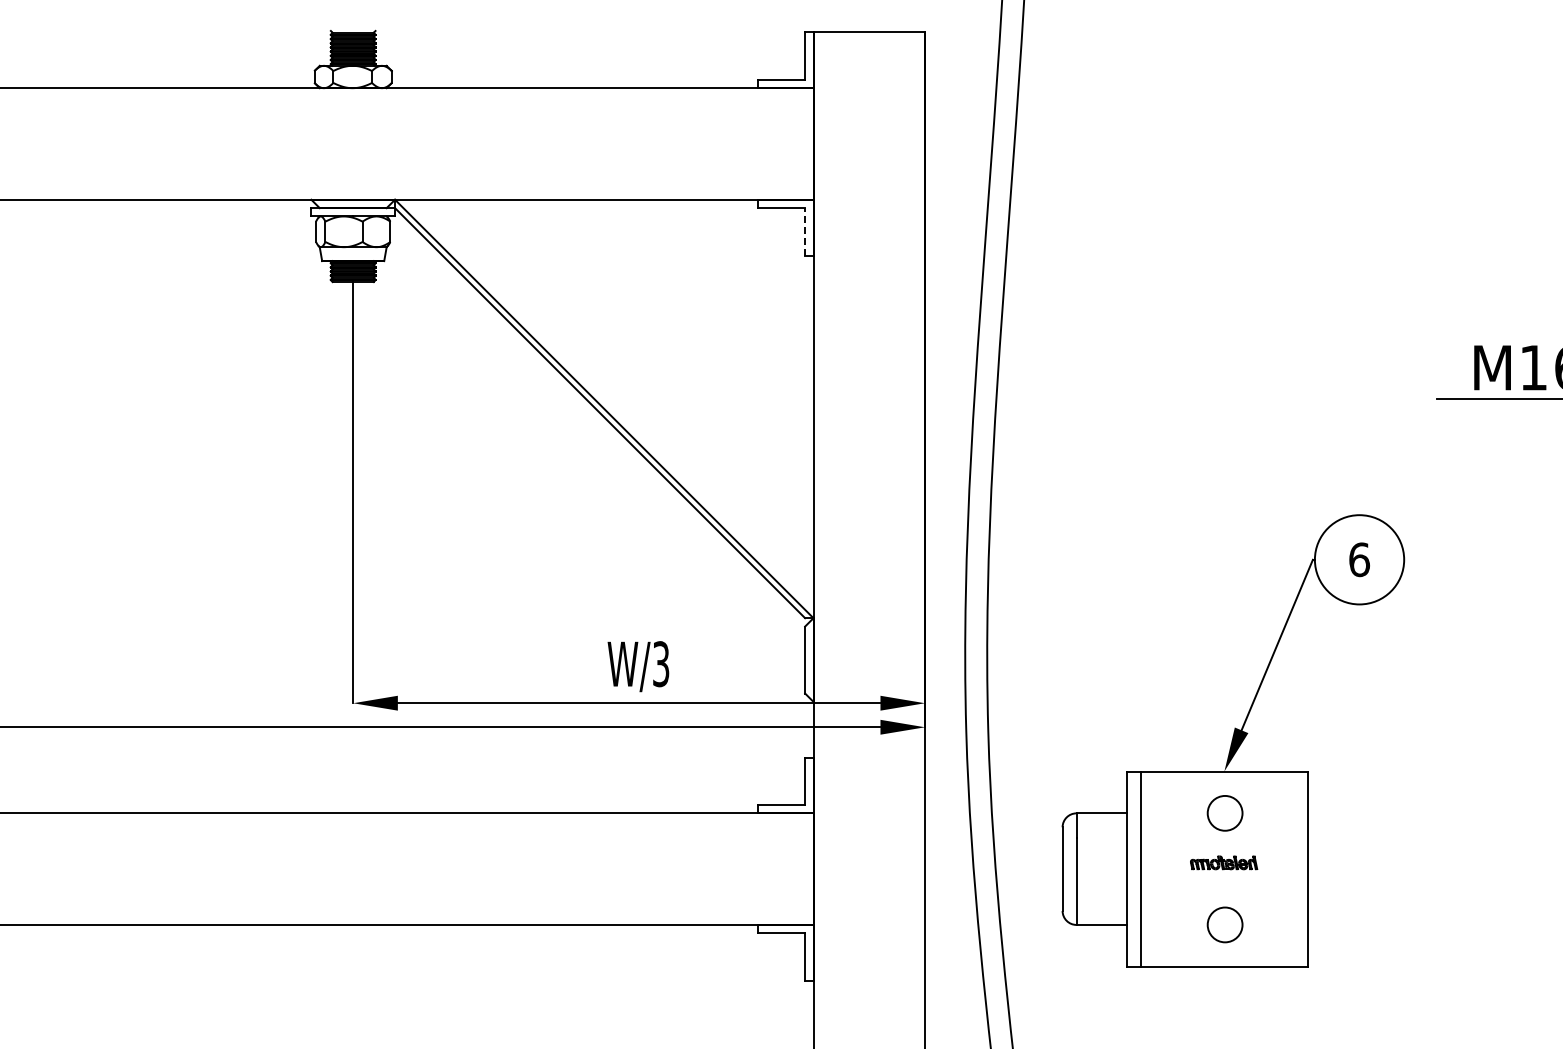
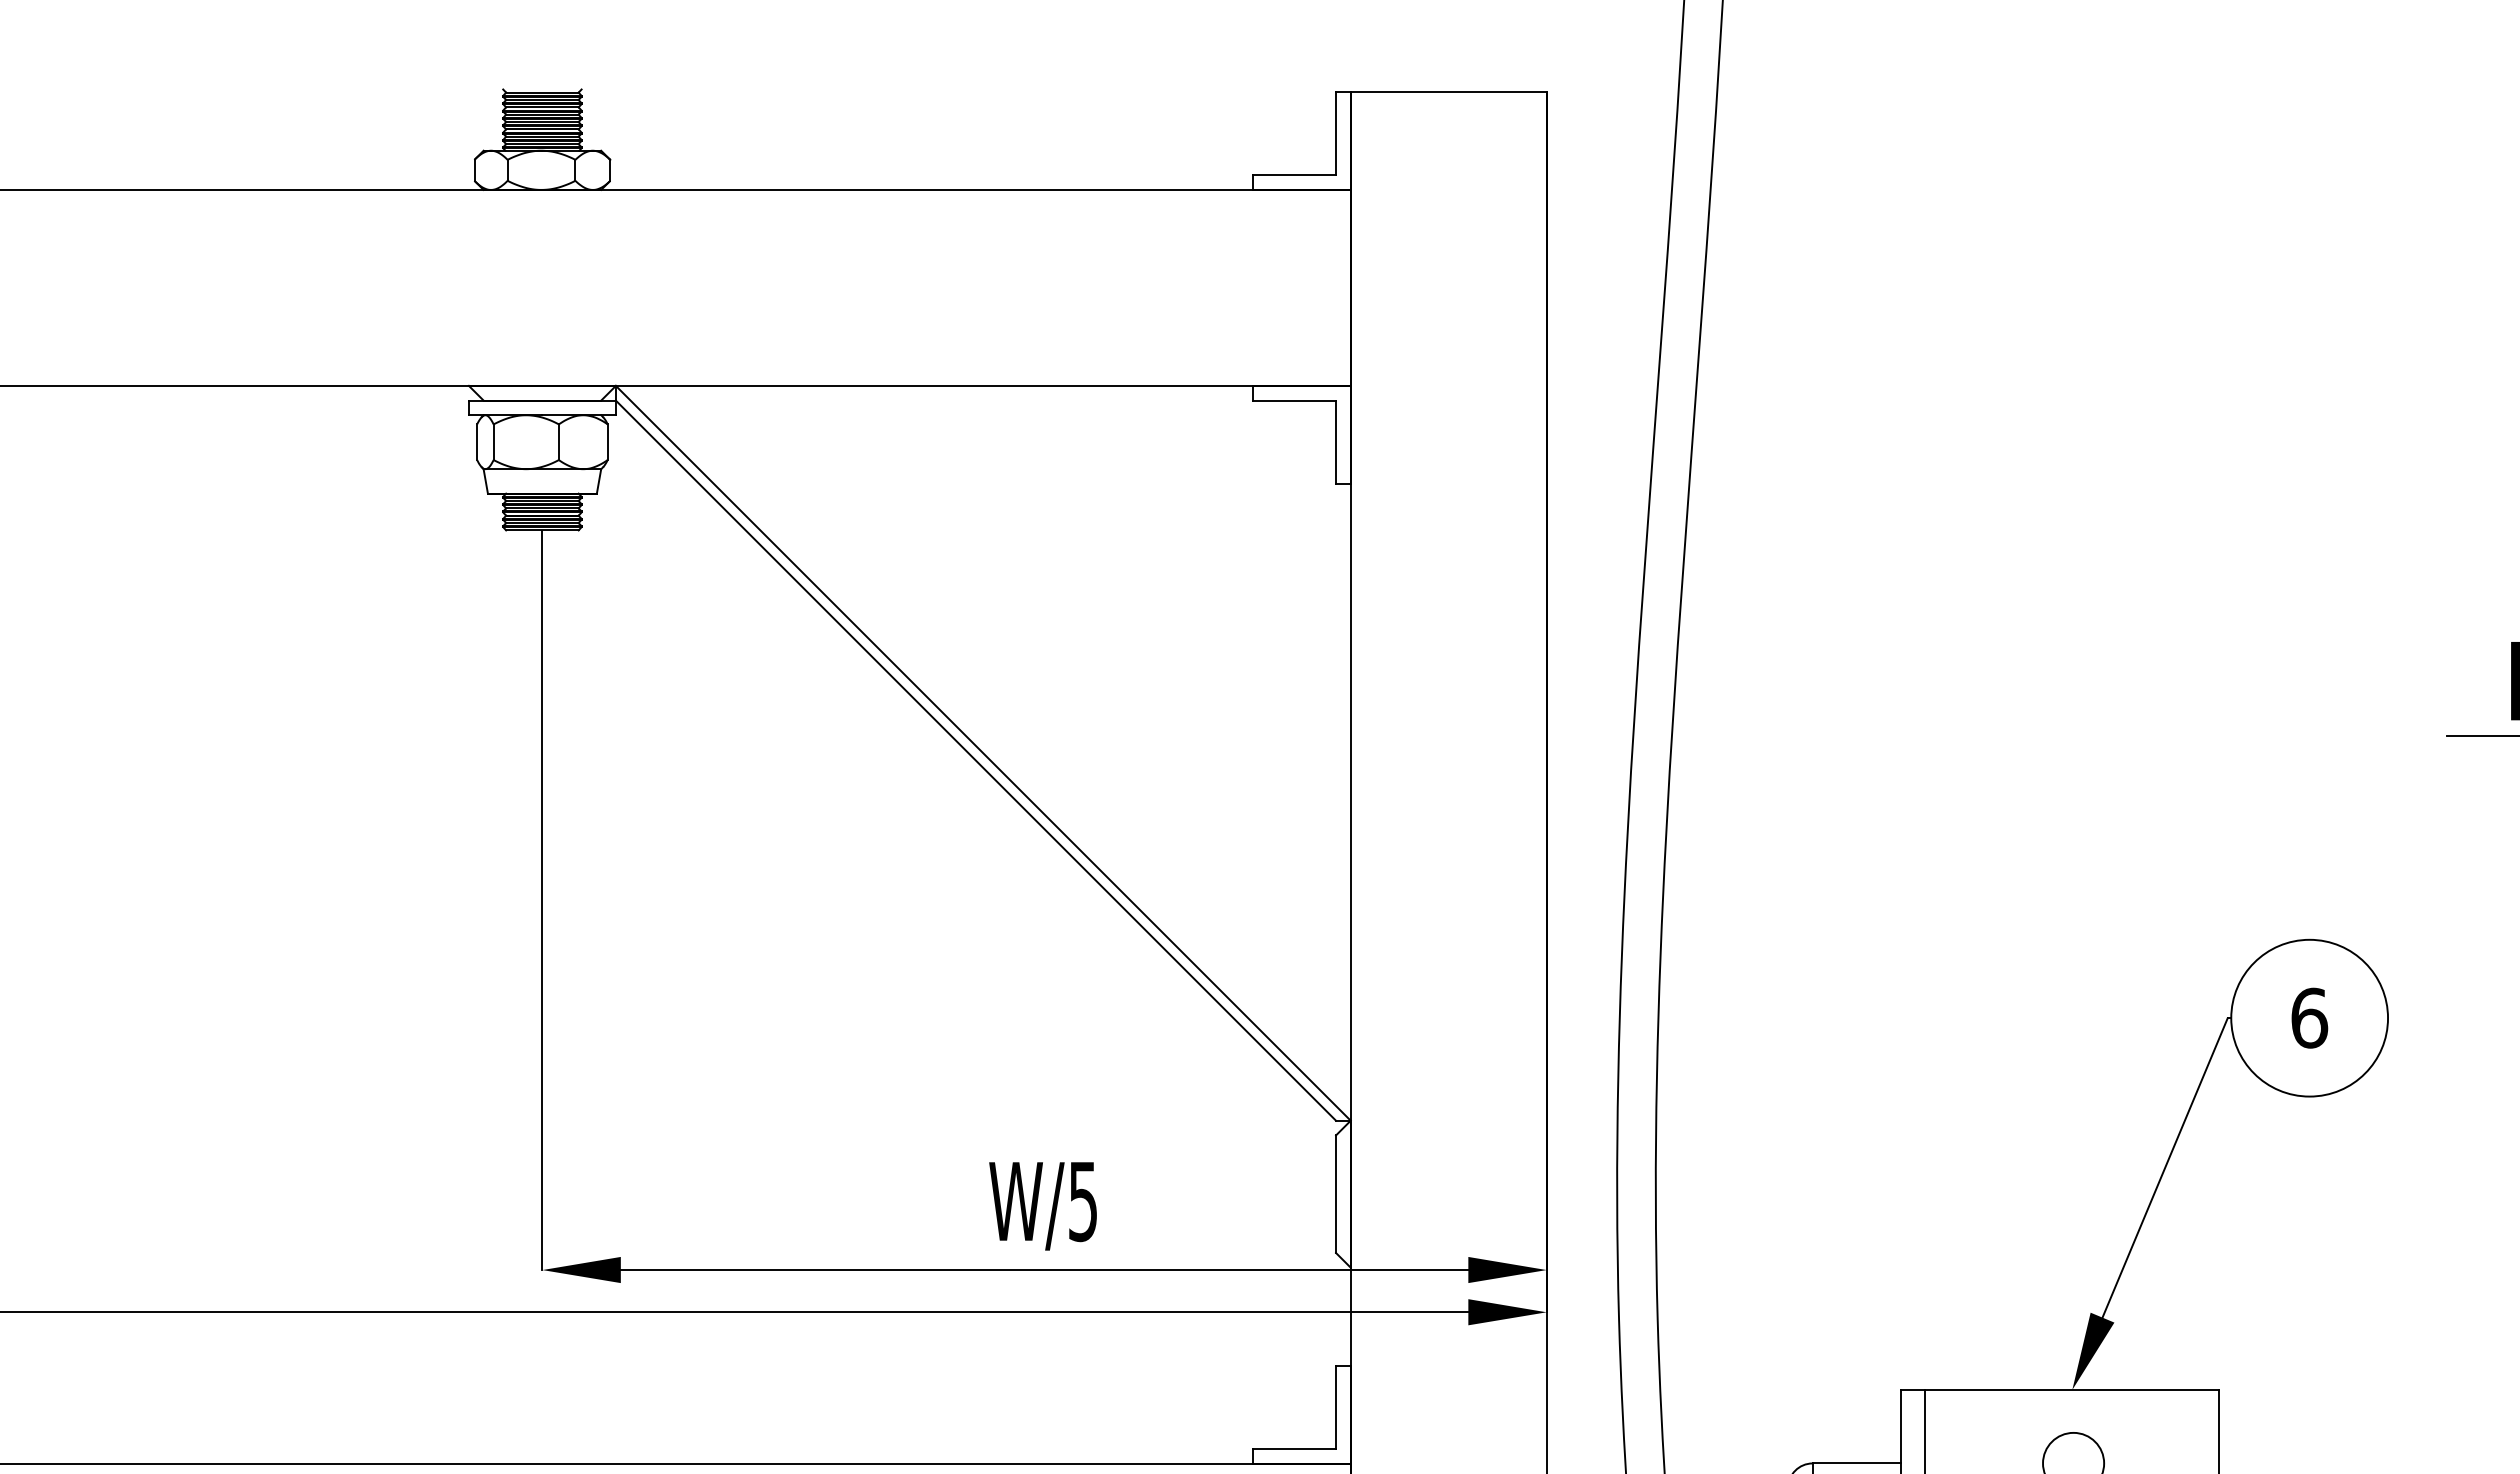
line: (805, 231) -> (1336, 441), dashed -> solid
text: (661, 663) -> (1083, 1200), W/3 -> W/5

